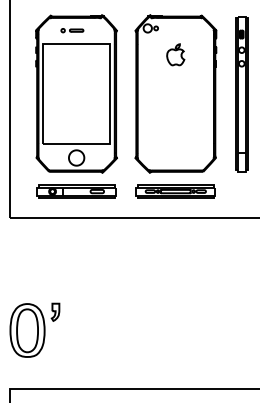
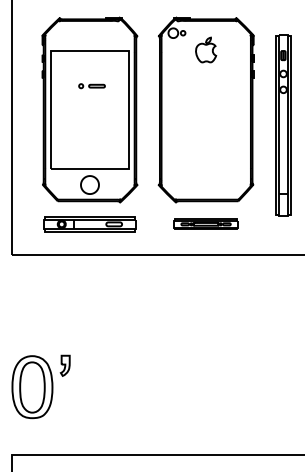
part: (72, 30) -> (92, 86), moved
part: (175, 54) -> (205, 49), moved
part: (241, 94) -> (283, 125), moved
part: (175, 191) -> (205, 224), size x0.7

